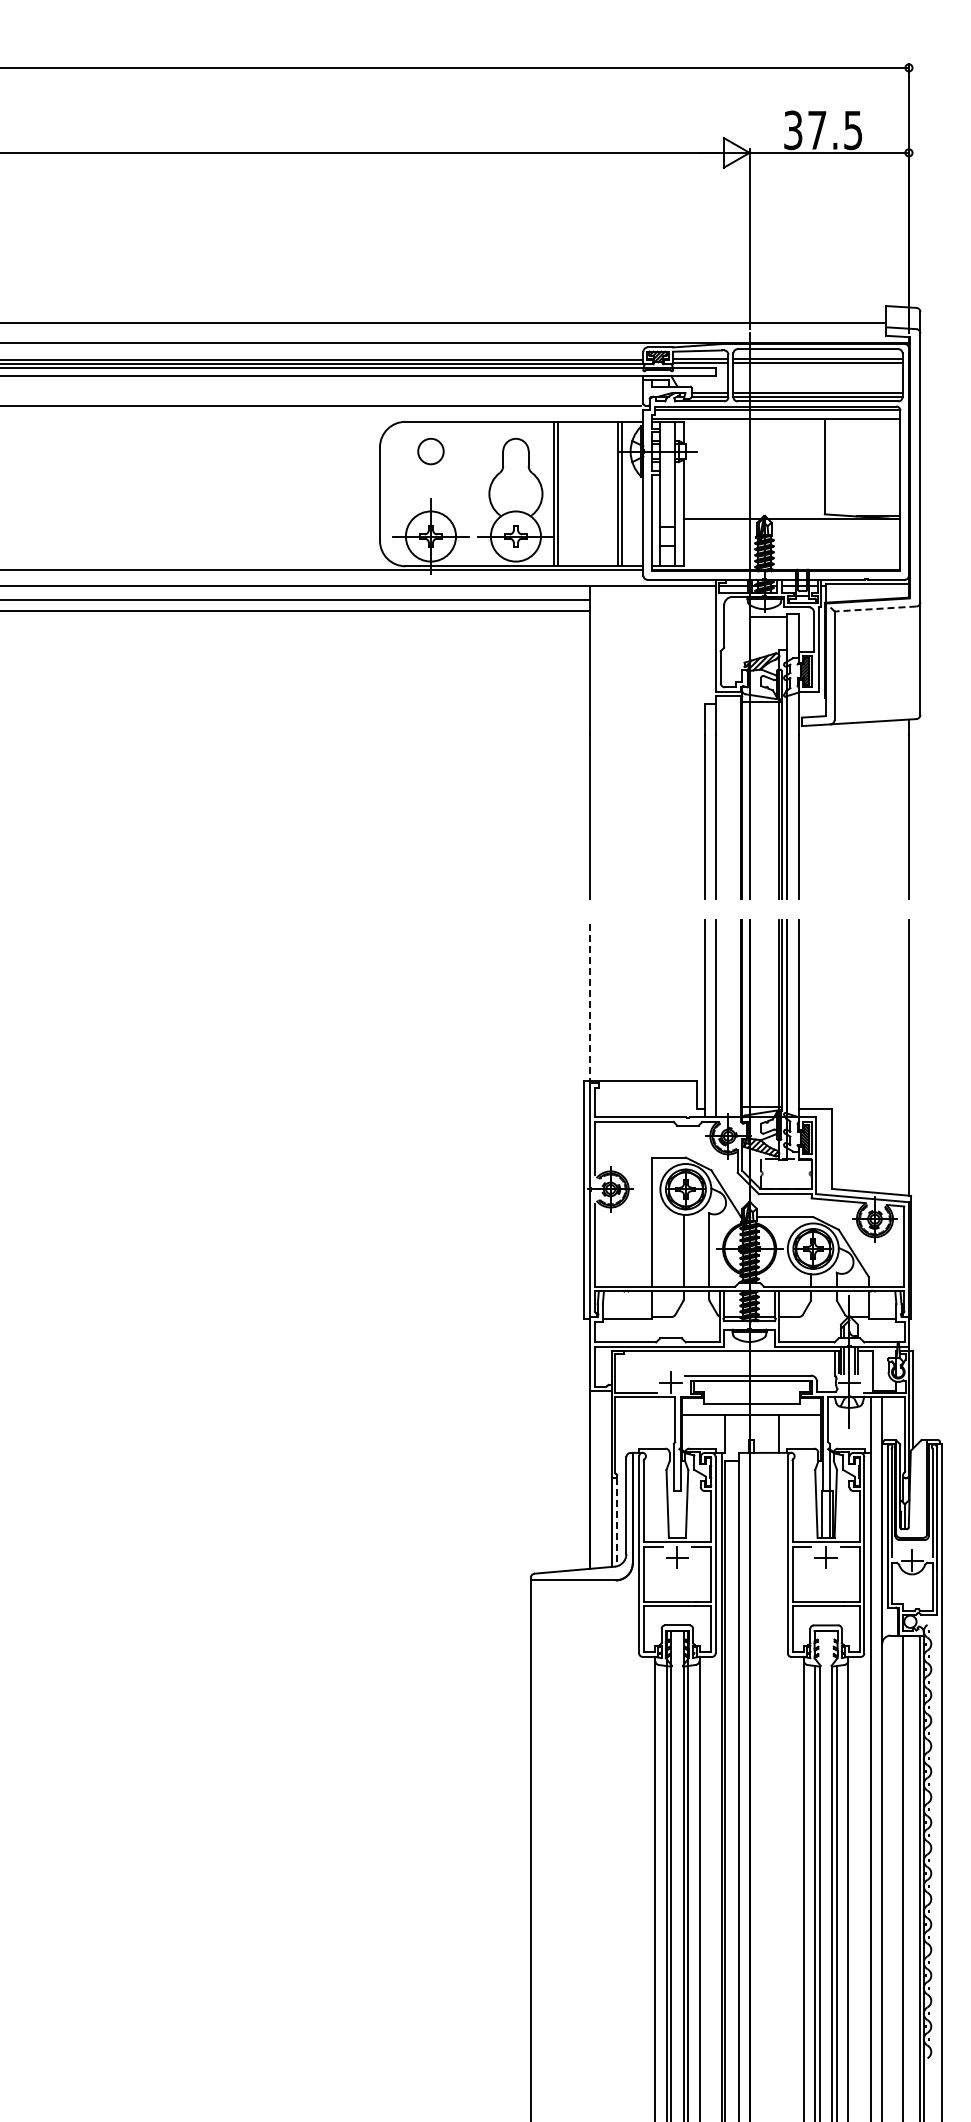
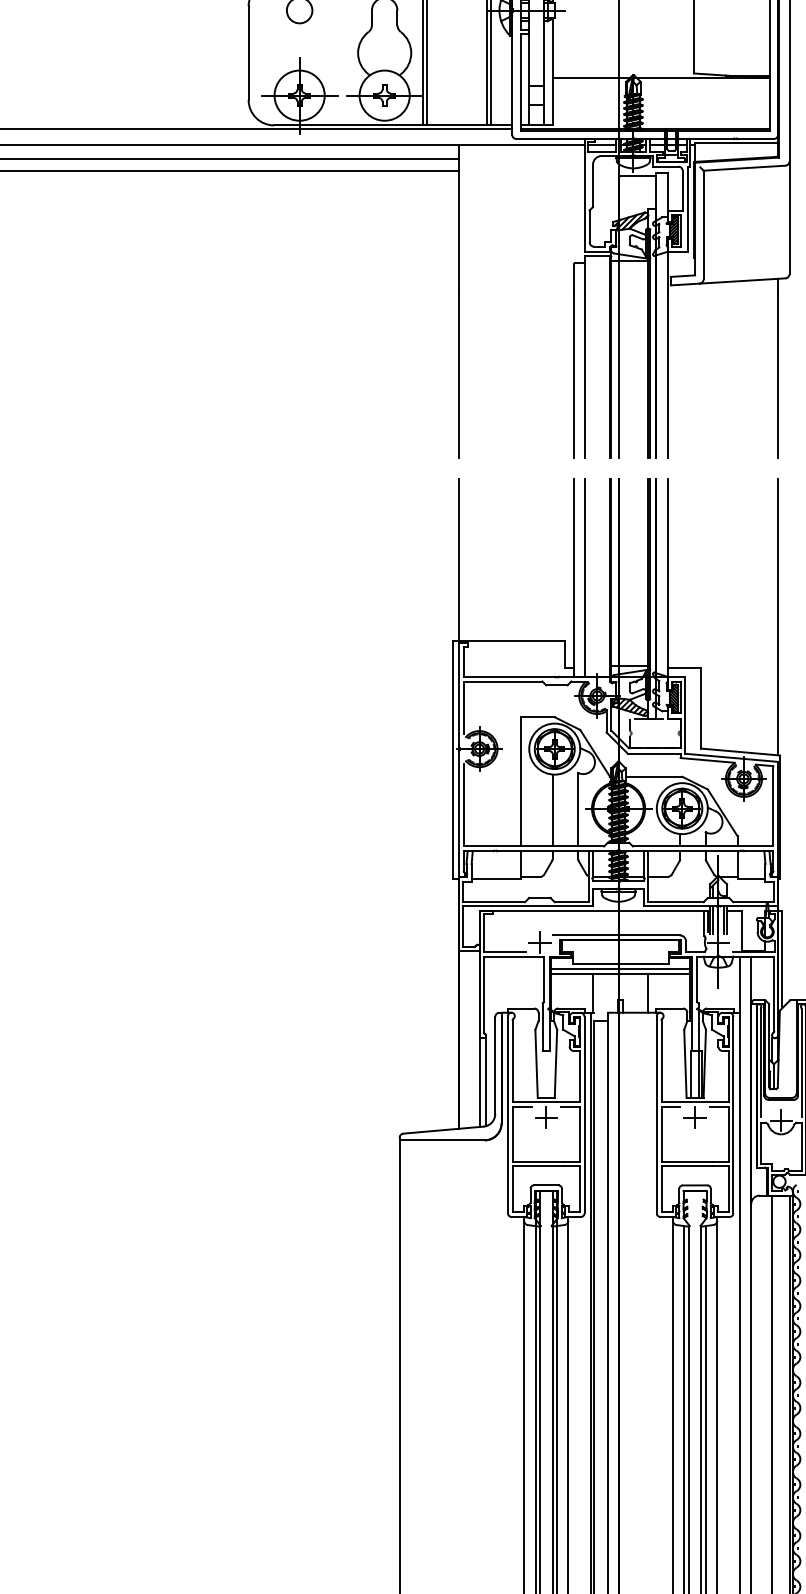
line: (875, 609) -> (744, 168), dashed -> solid
line: (590, 1001) -> (459, 561), dashed -> solid
line: (751, 1408) -> (620, 968), added
line: (617, 1522) -> (486, 1082), dashed -> solid

